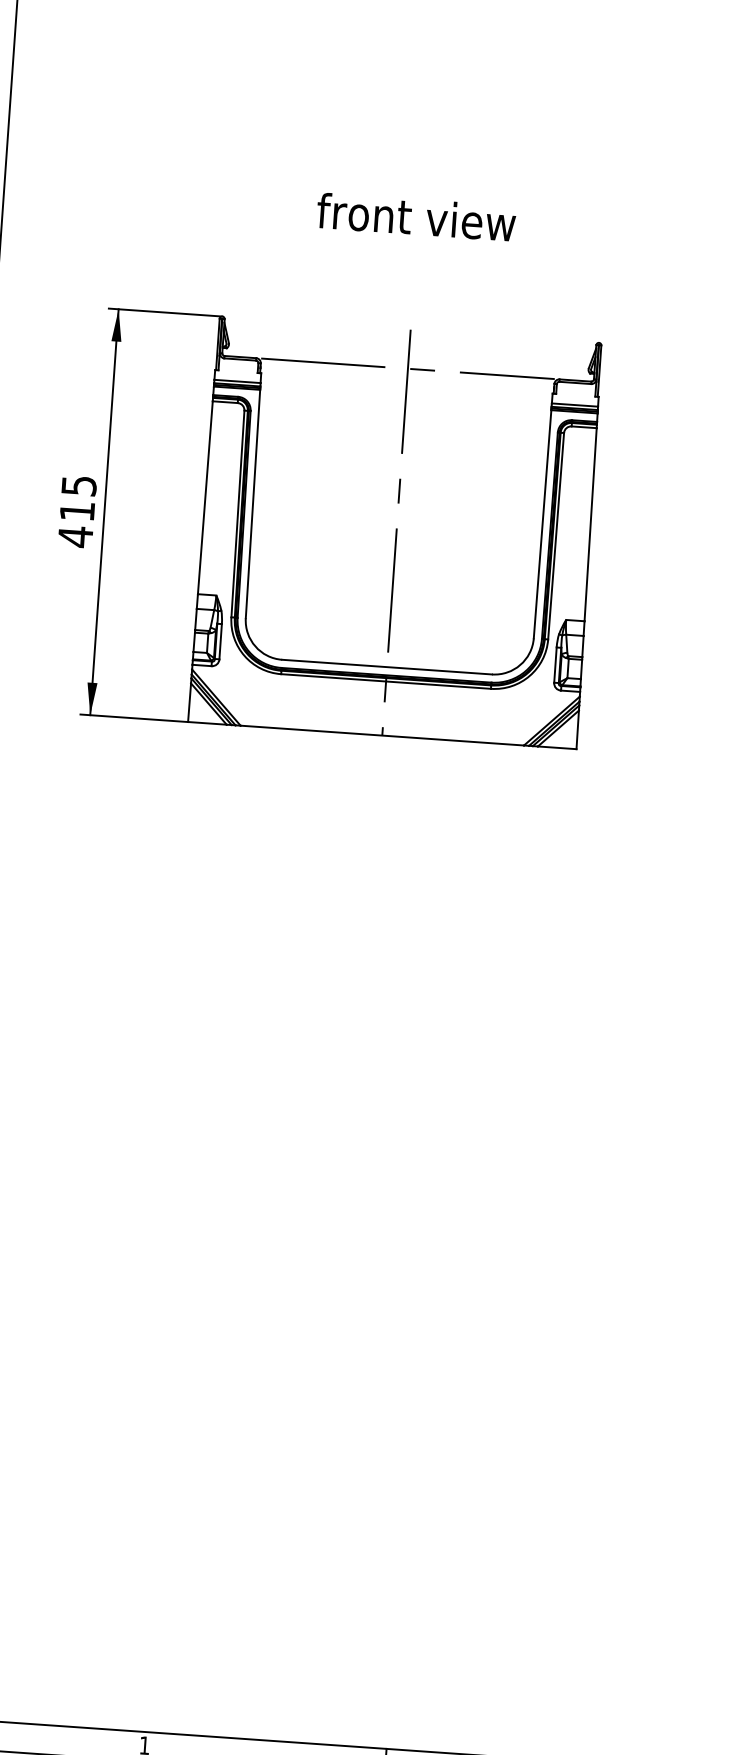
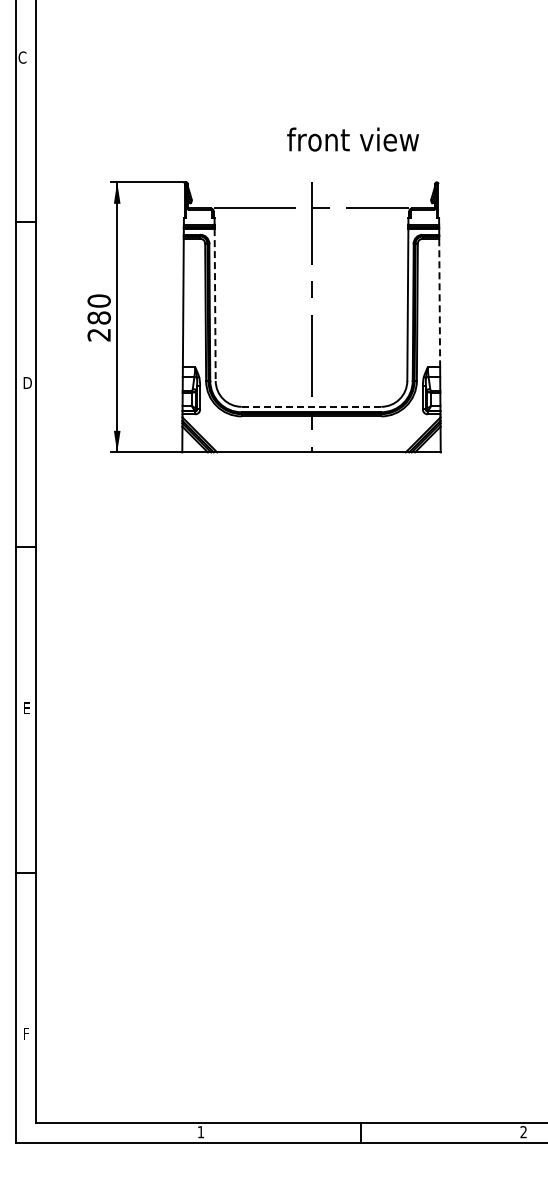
text: (415, 217) -> (352, 139), moved
line: (253, 504) -> (215, 305), solid -> dashed
text: (76, 511) -> (98, 318), 415 -> 280
line: (590, 523) -> (439, 302), solid -> dashed
line: (387, 666) -> (311, 406), solid -> dashed

